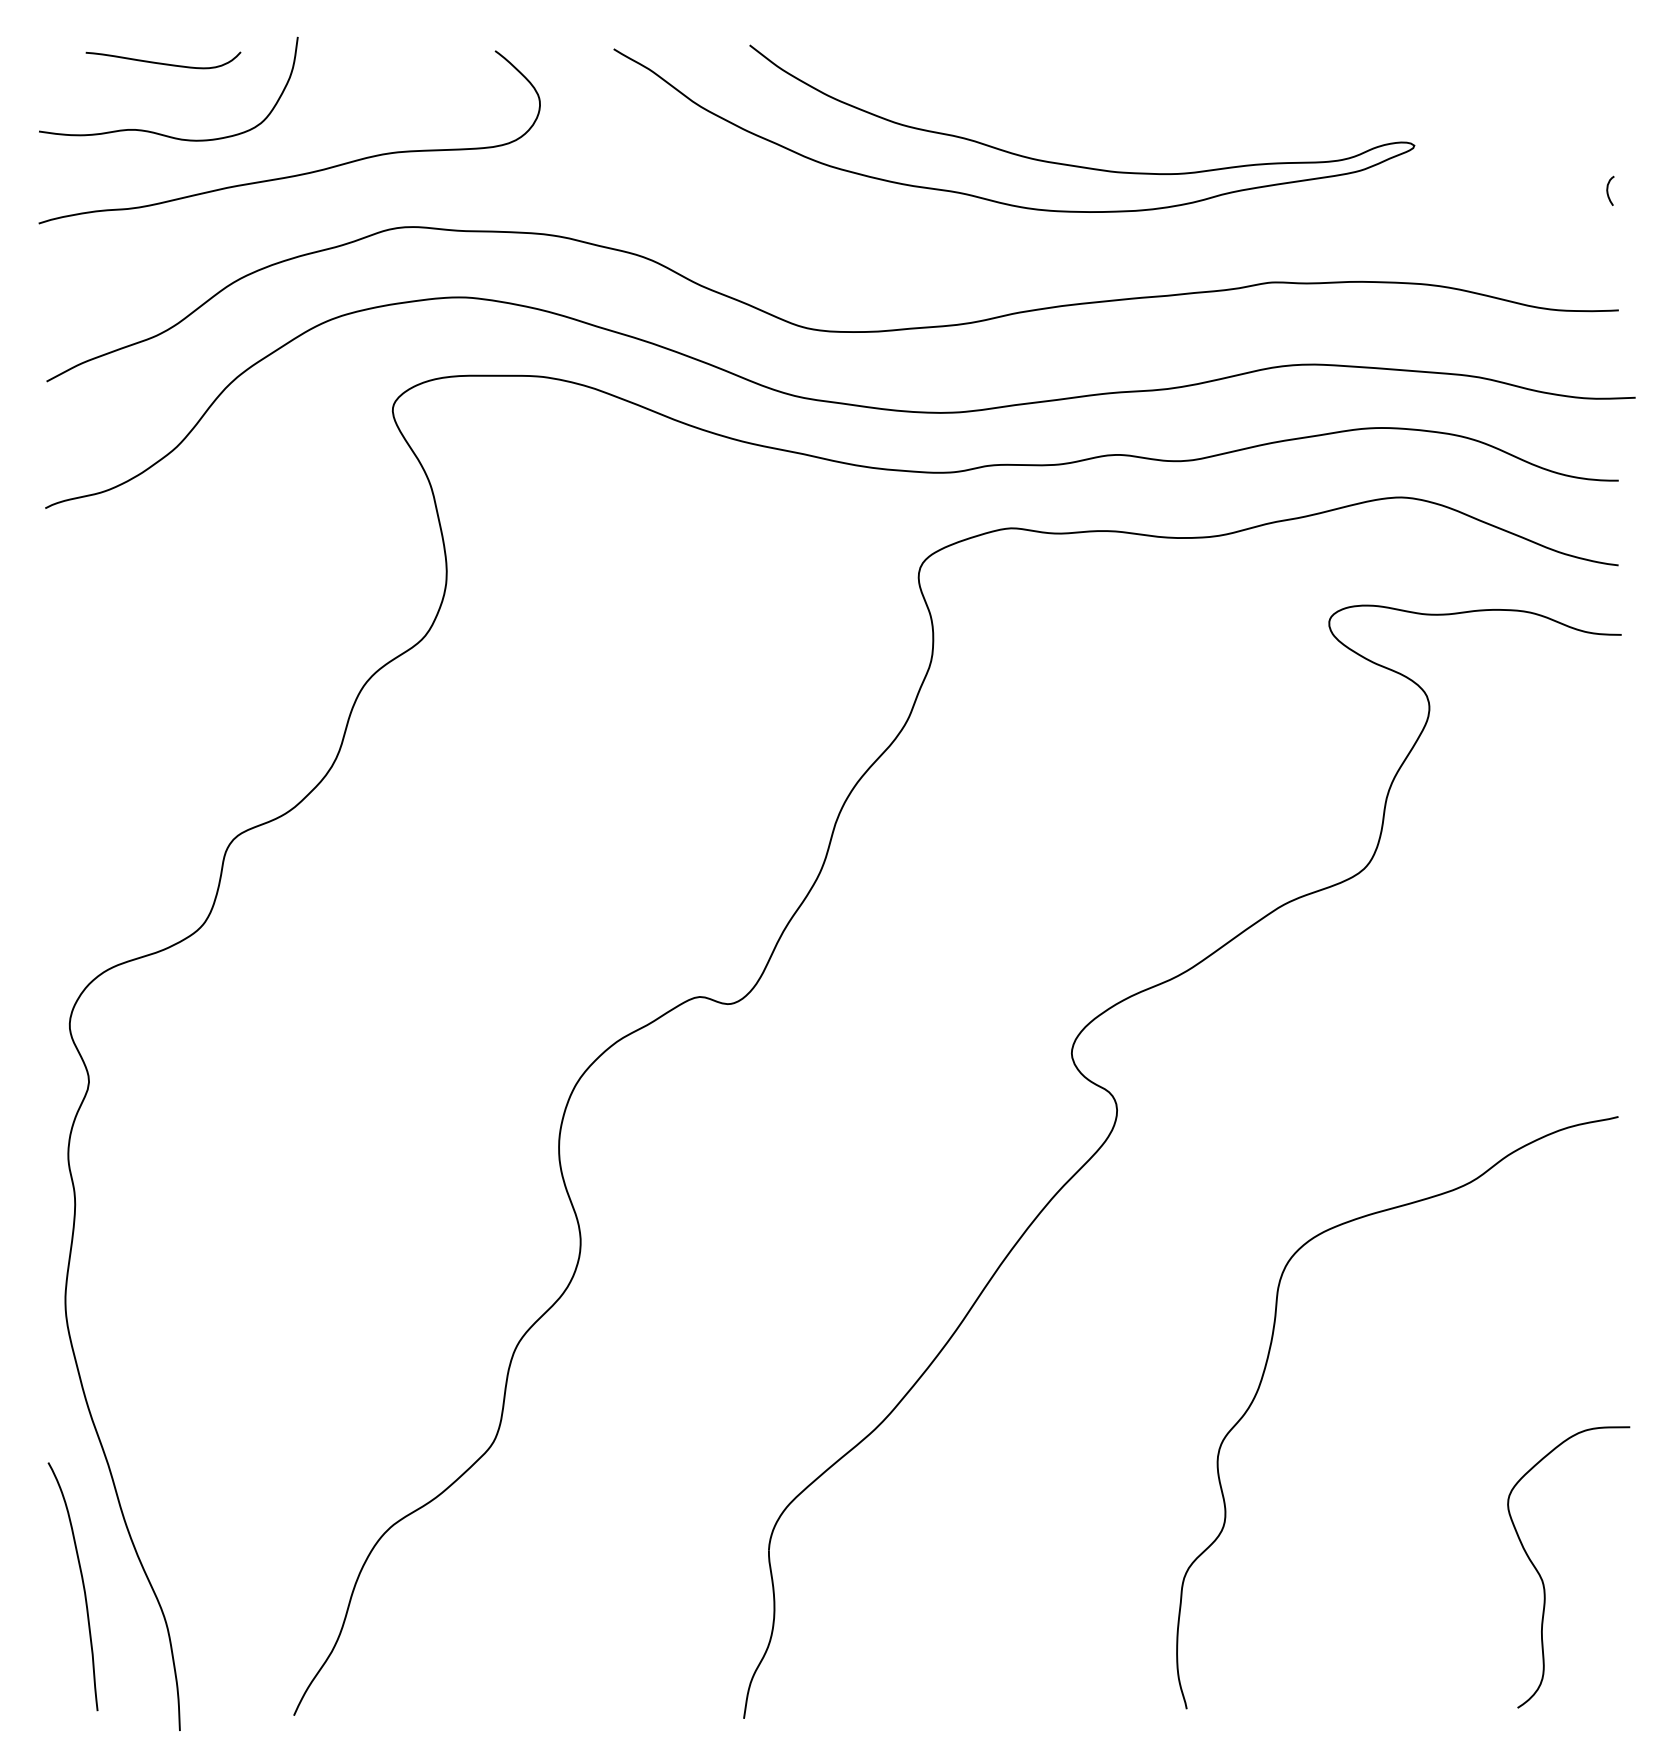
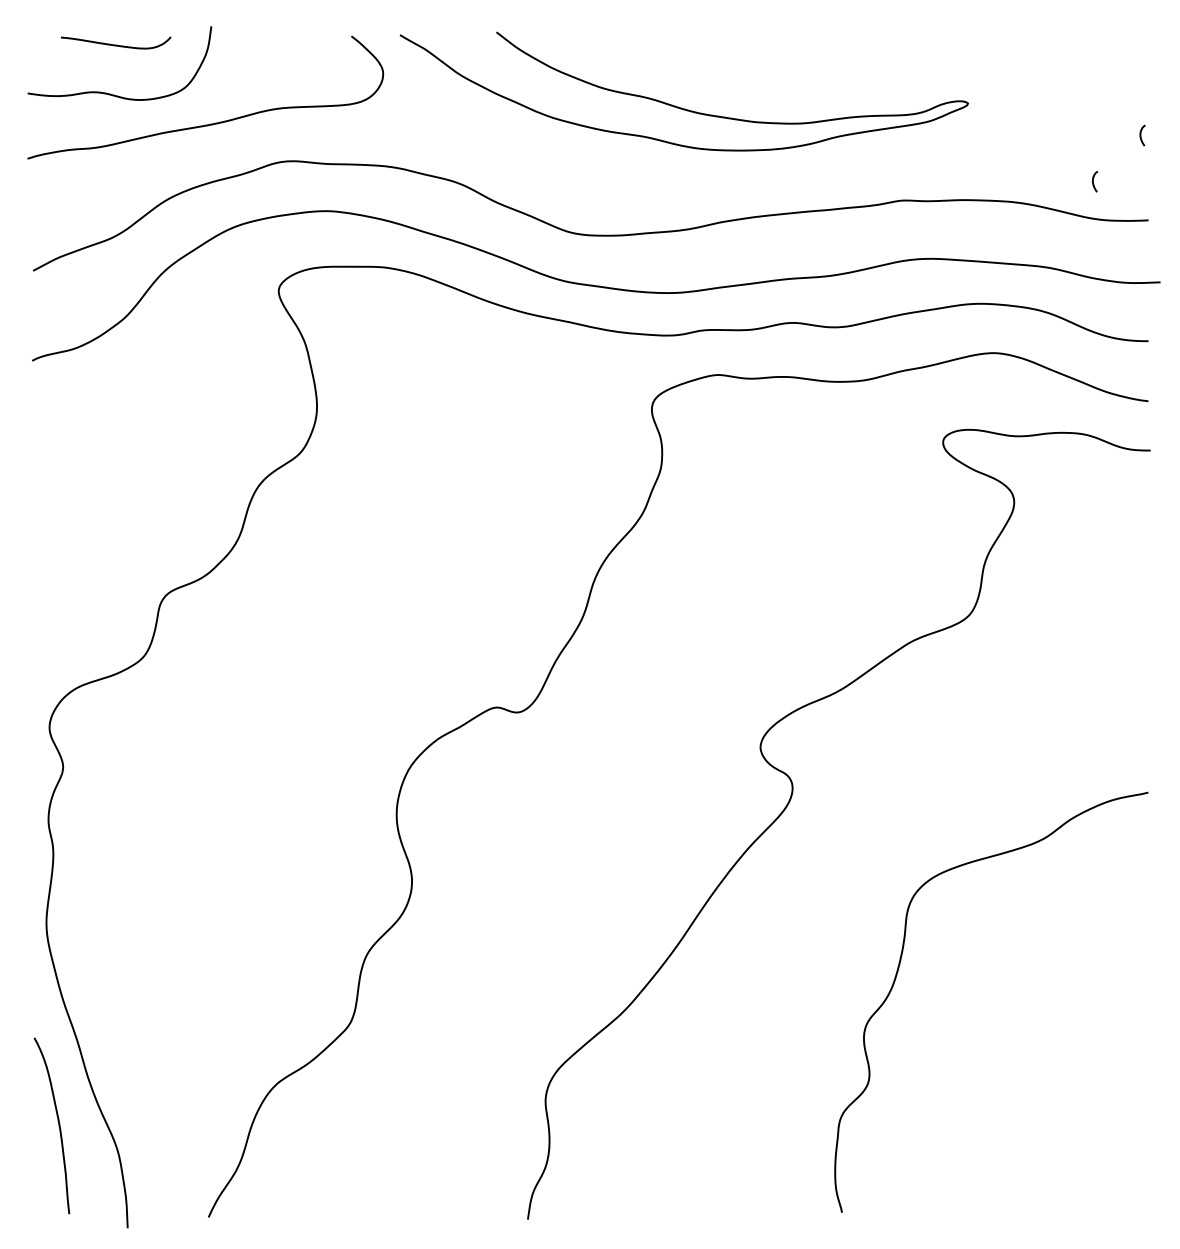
curve: (1006, 150) -> (678, 106), moved
curve: (1541, 255) -> (1093, 181), added
curve: (1543, 1580) -> (1095, 1121), removed

